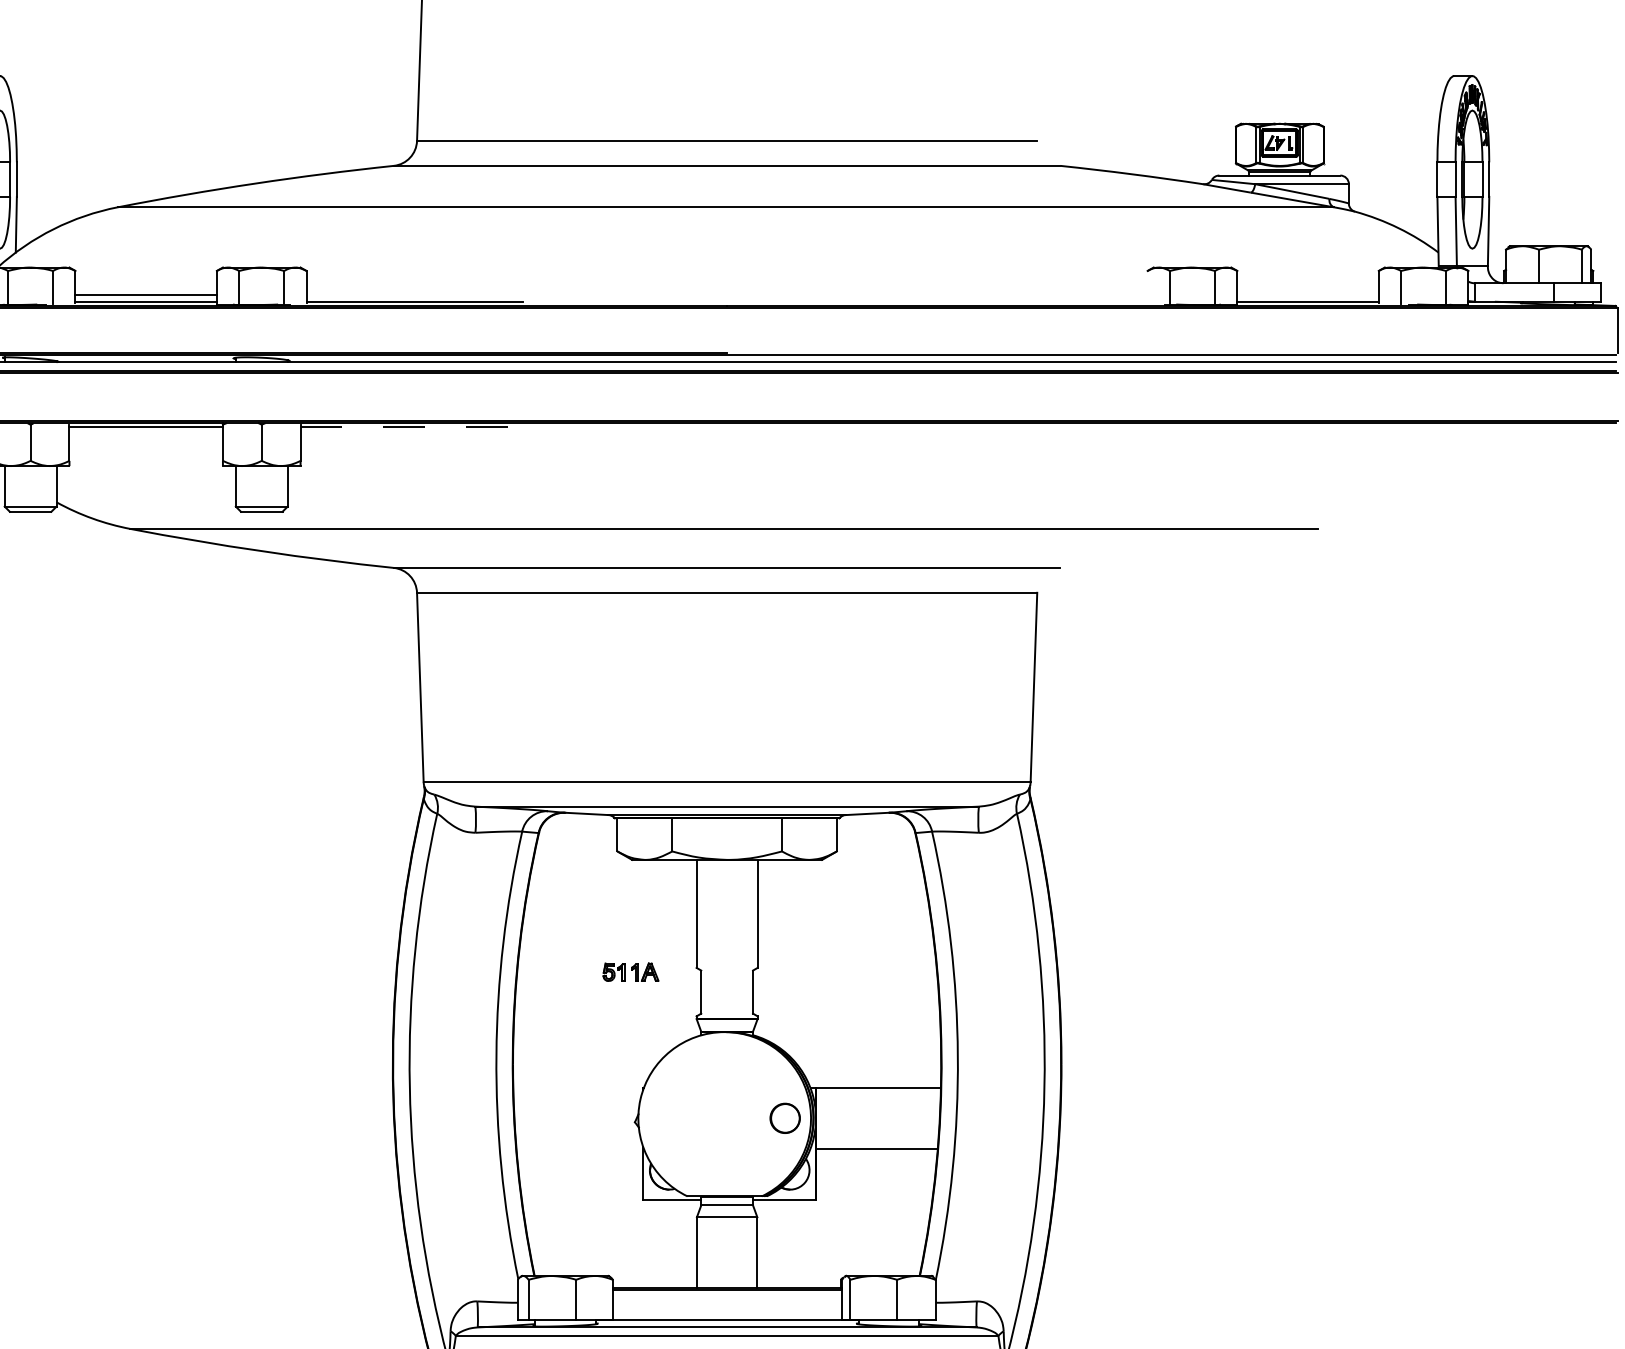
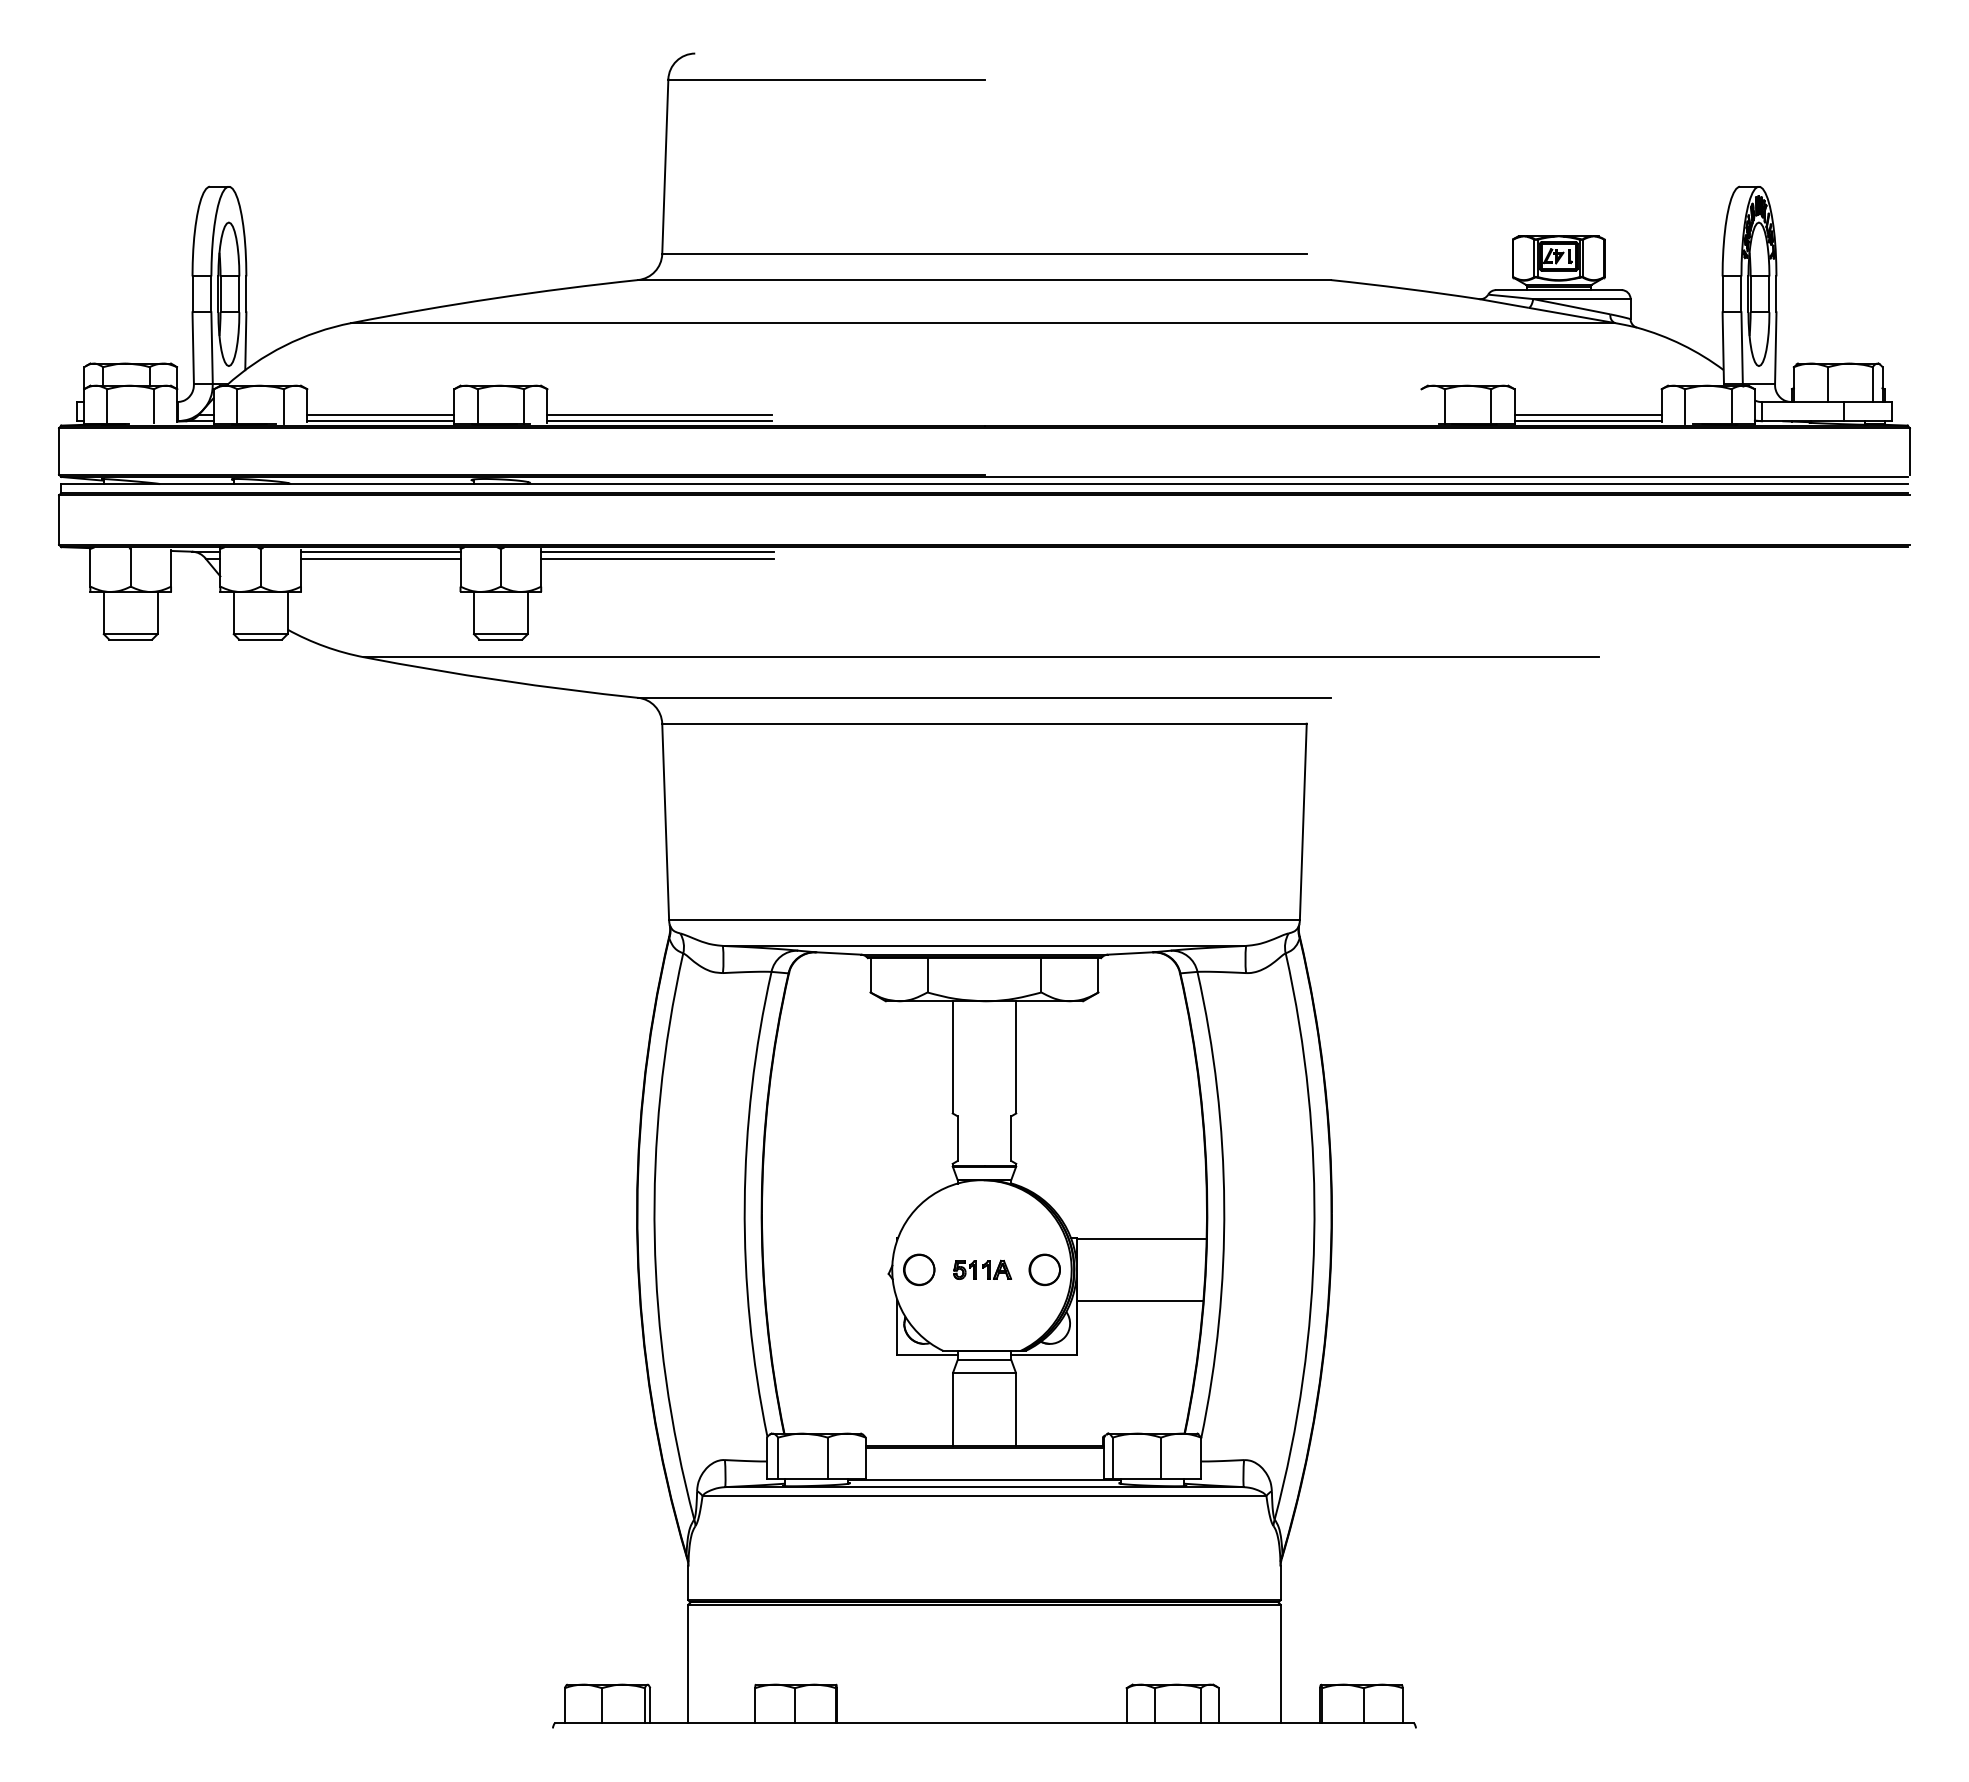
line: (414, 295) -> (659, 414), added
line: (1307, 295) -> (1587, 414), added
line: (412, 427) -> (657, 551), dashed -> solid
line: (145, 433) -> (380, 558), added
line: (412, 433) -> (657, 558), added
part: (630, 971) -> (982, 1269), moved
part: (664, 1118) -> (919, 1269), added

